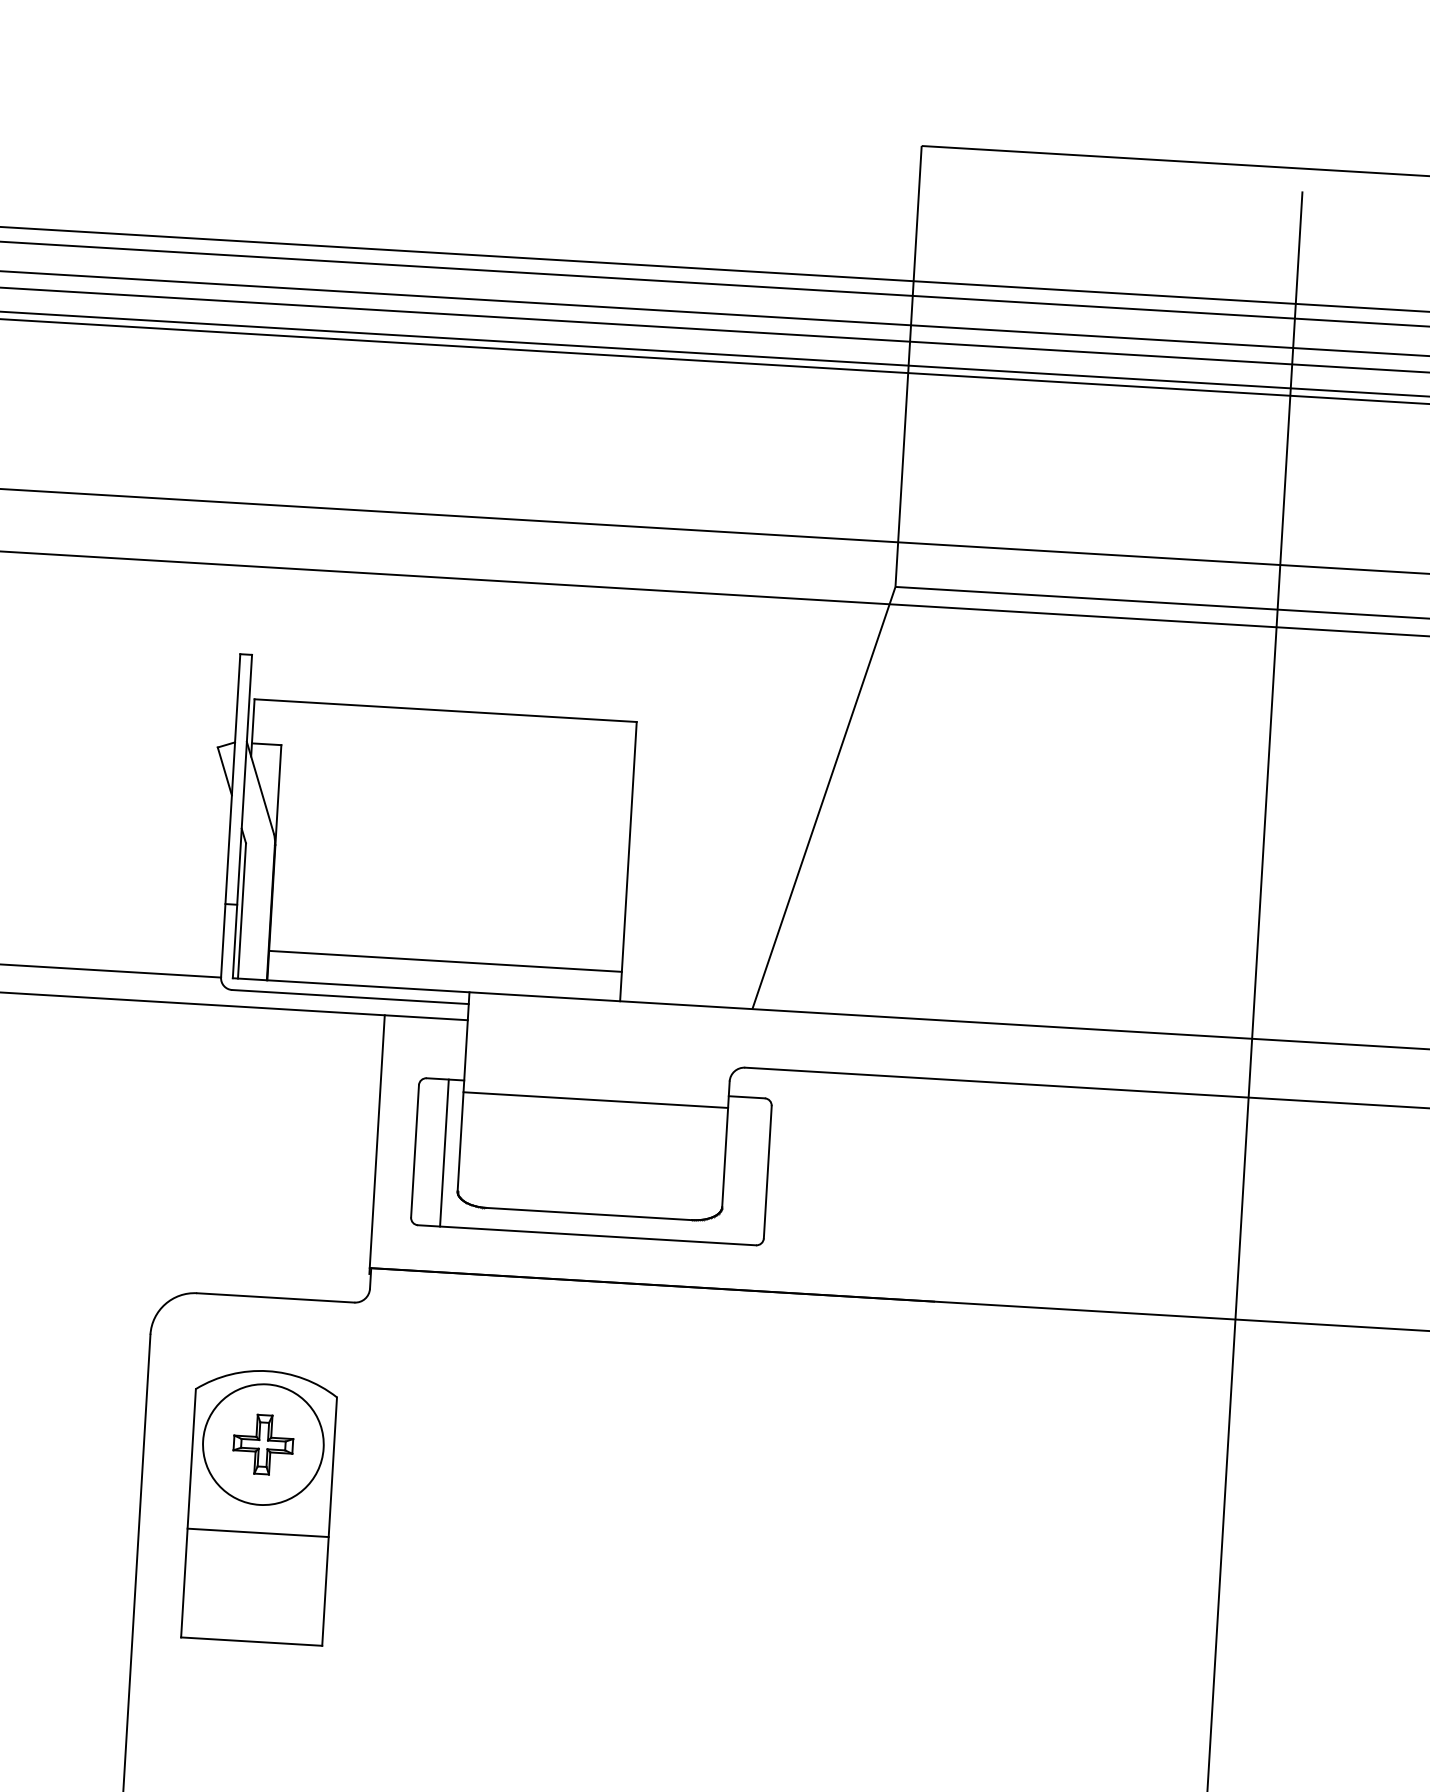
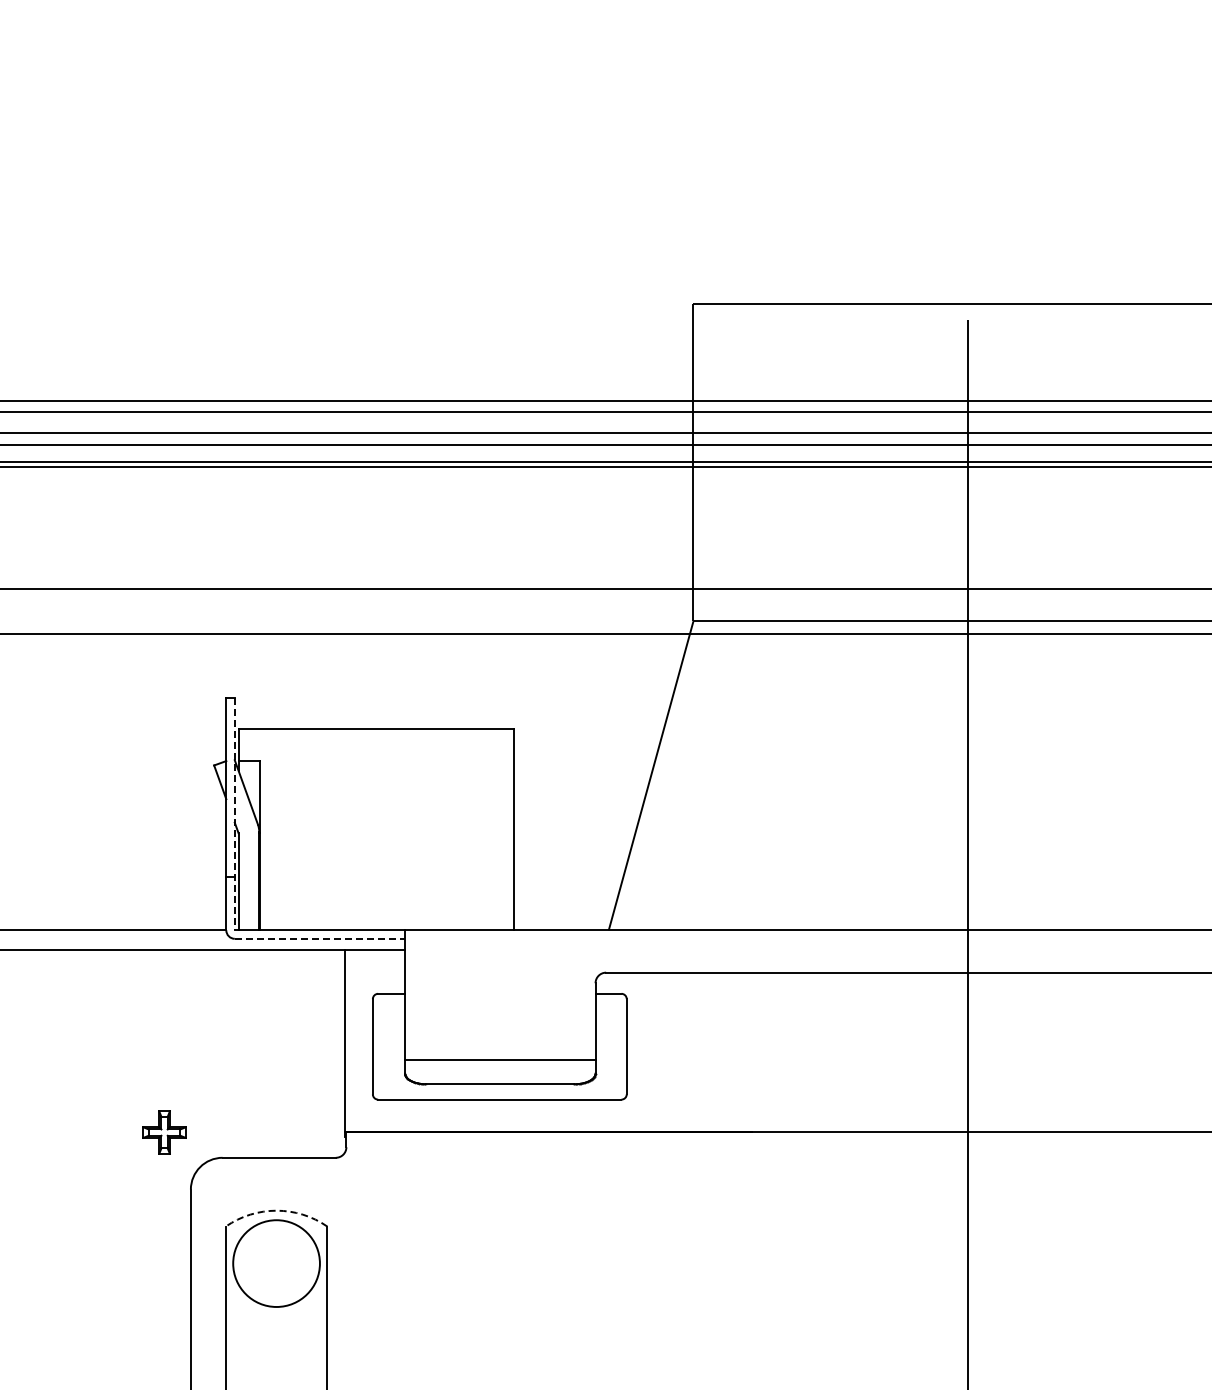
line: (241, 817) -> (234, 814), solid -> dashed
line: (445, 961) -> (386, 909), removed
line: (351, 996) -> (320, 938), solid -> dashed
line: (596, 1100) -> (500, 1060), moved
line: (445, 1152) -> (394, 1046), removed
arc: (267, 1370) -> (276, 1210), solid -> dashed
part: (263, 1444) -> (164, 1132), moved
line: (258, 1533) -> (276, 1327), removed

